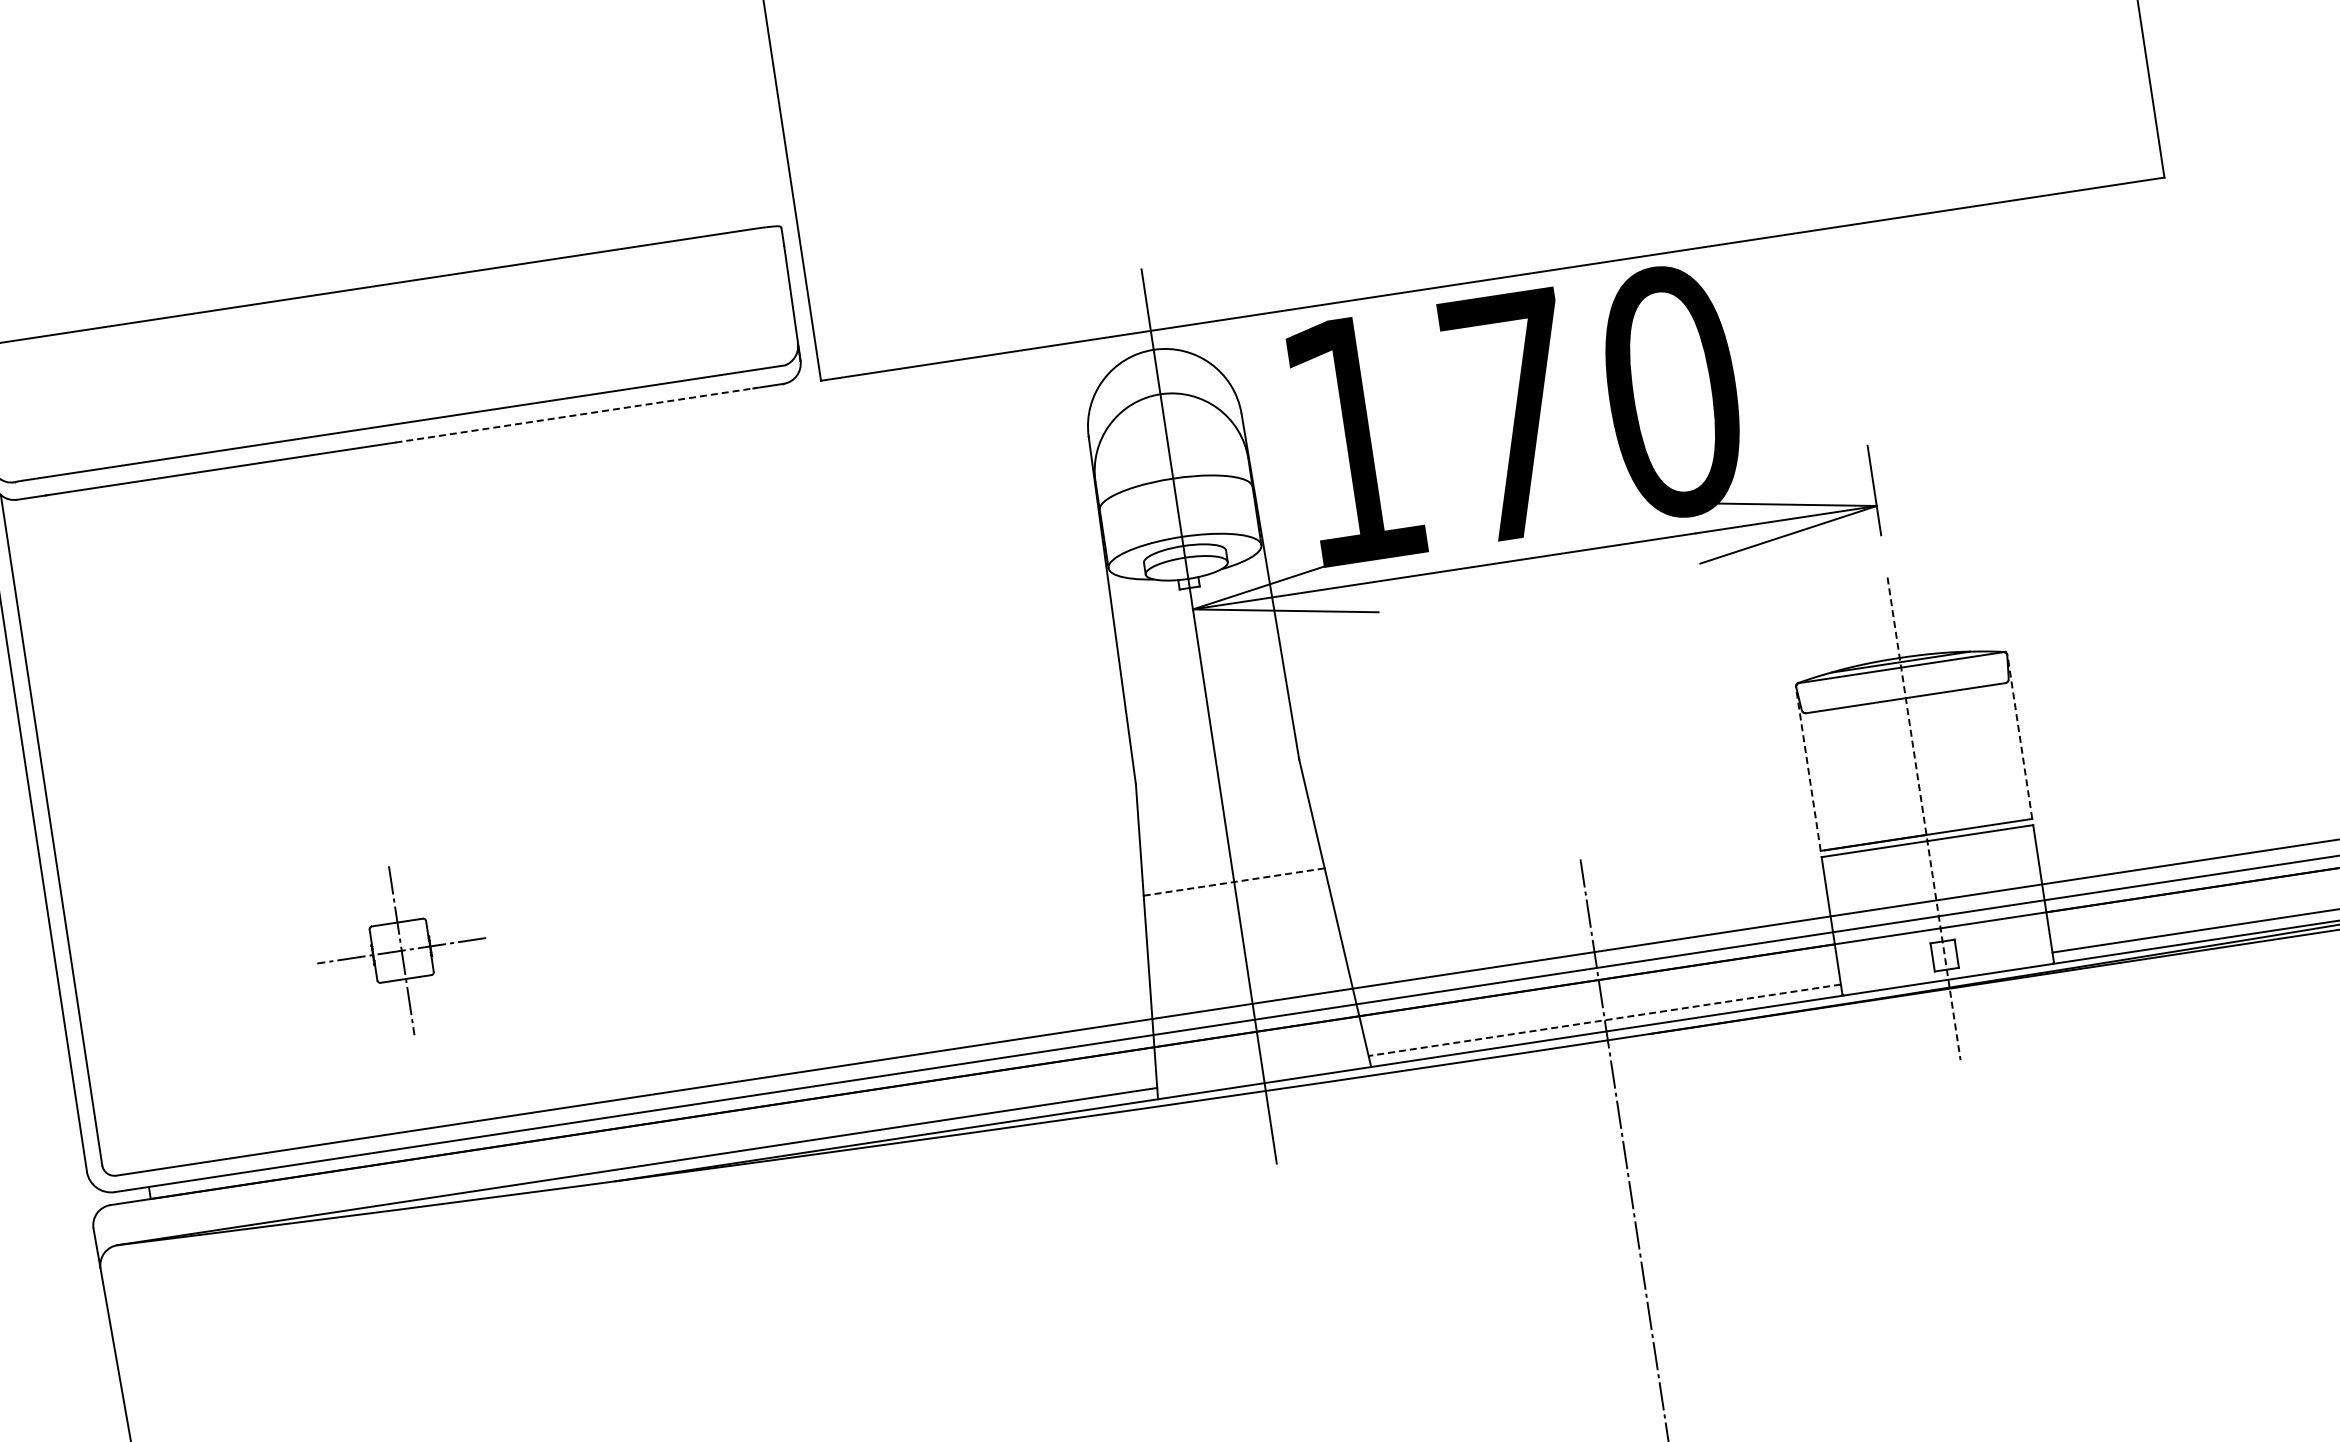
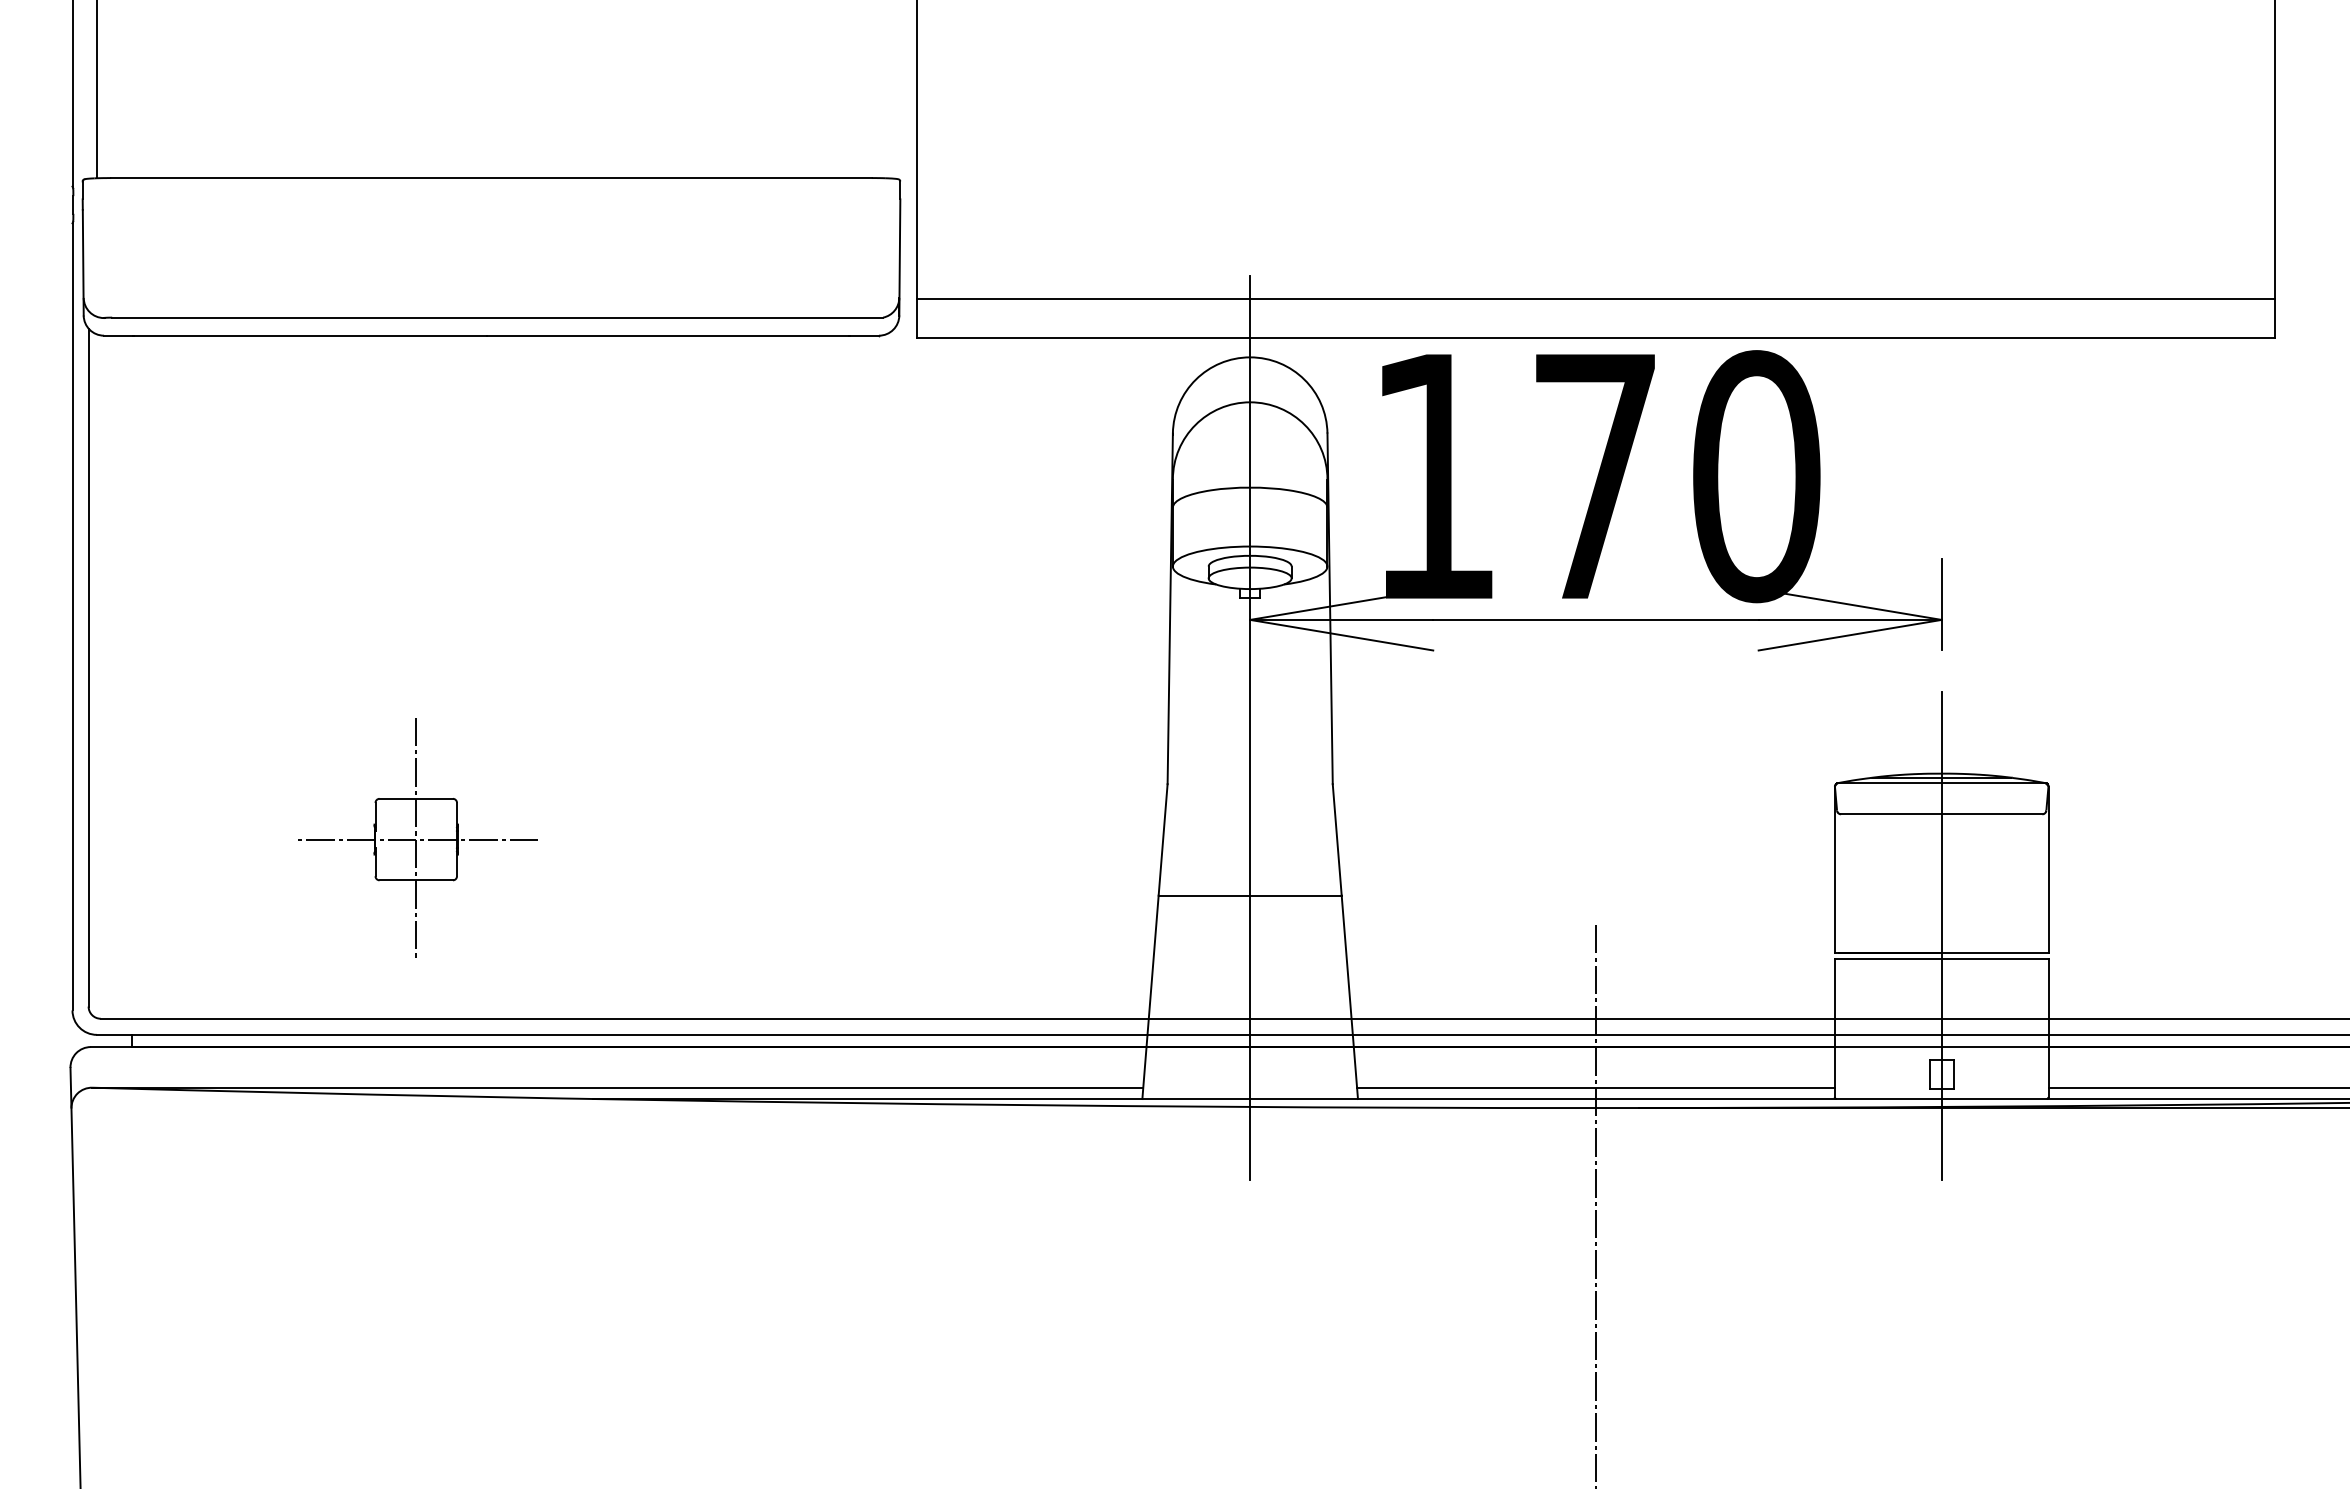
line: (1486, 240) -> (1595, 299), added
line: (575, 415) -> (668, 335), dashed -> solid
line: (2019, 736) -> (2048, 869), dashed -> solid
line: (1808, 768) -> (1834, 869), dashed -> solid
line: (1923, 819) -> (1941, 936), dashed -> solid
line: (1234, 881) -> (1250, 895), dashed -> solid
part: (402, 949) -> (417, 837), size x1.43
line: (1604, 1020) -> (1595, 1087), dashed -> solid

